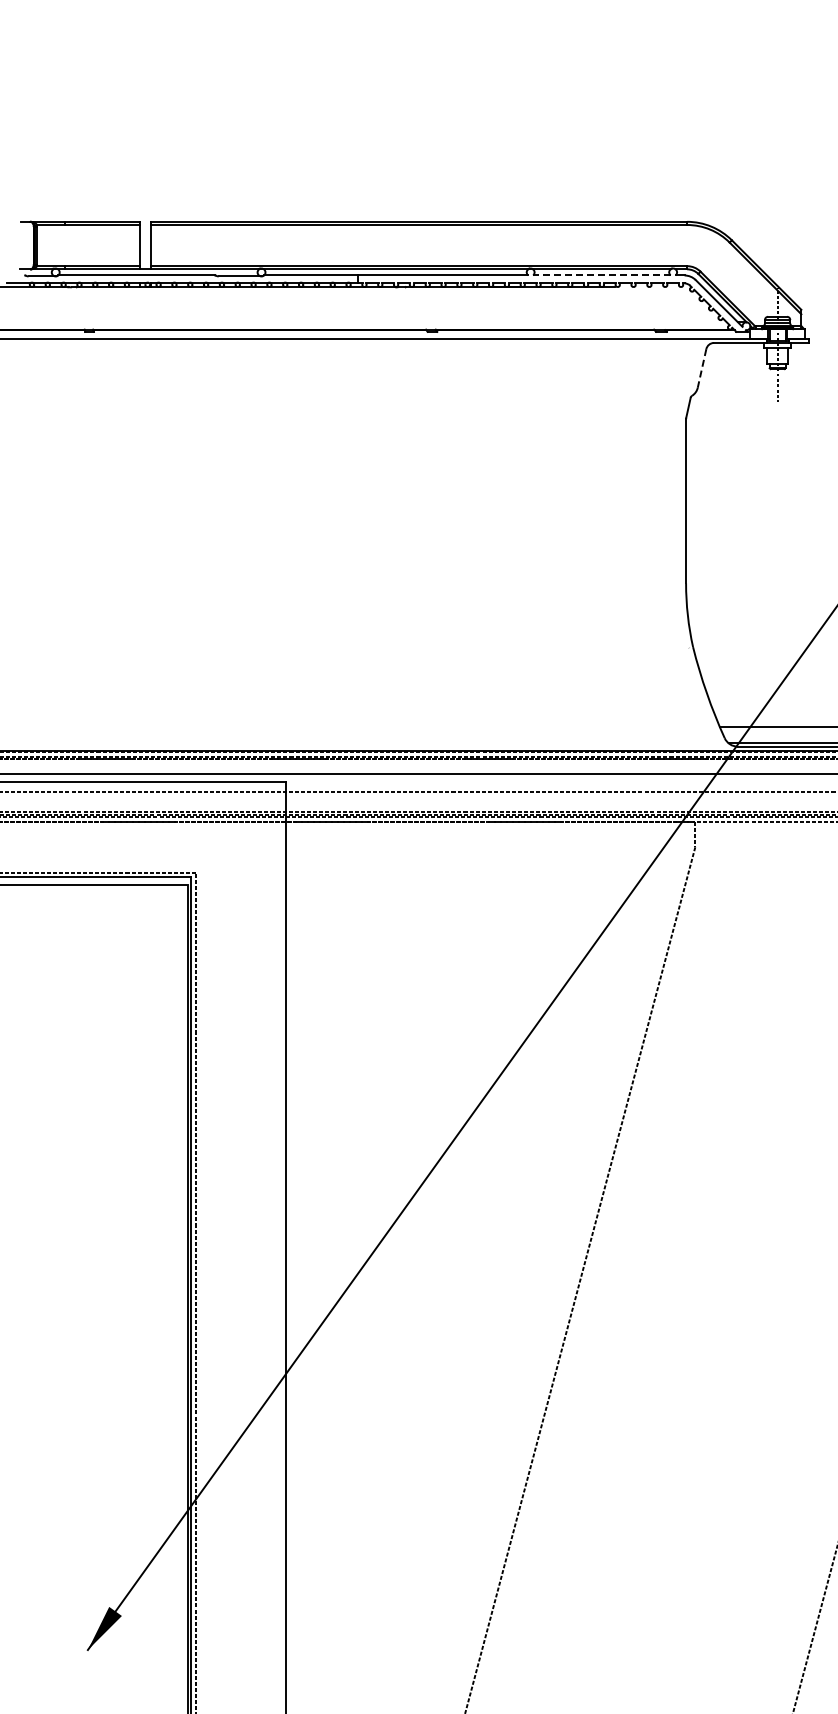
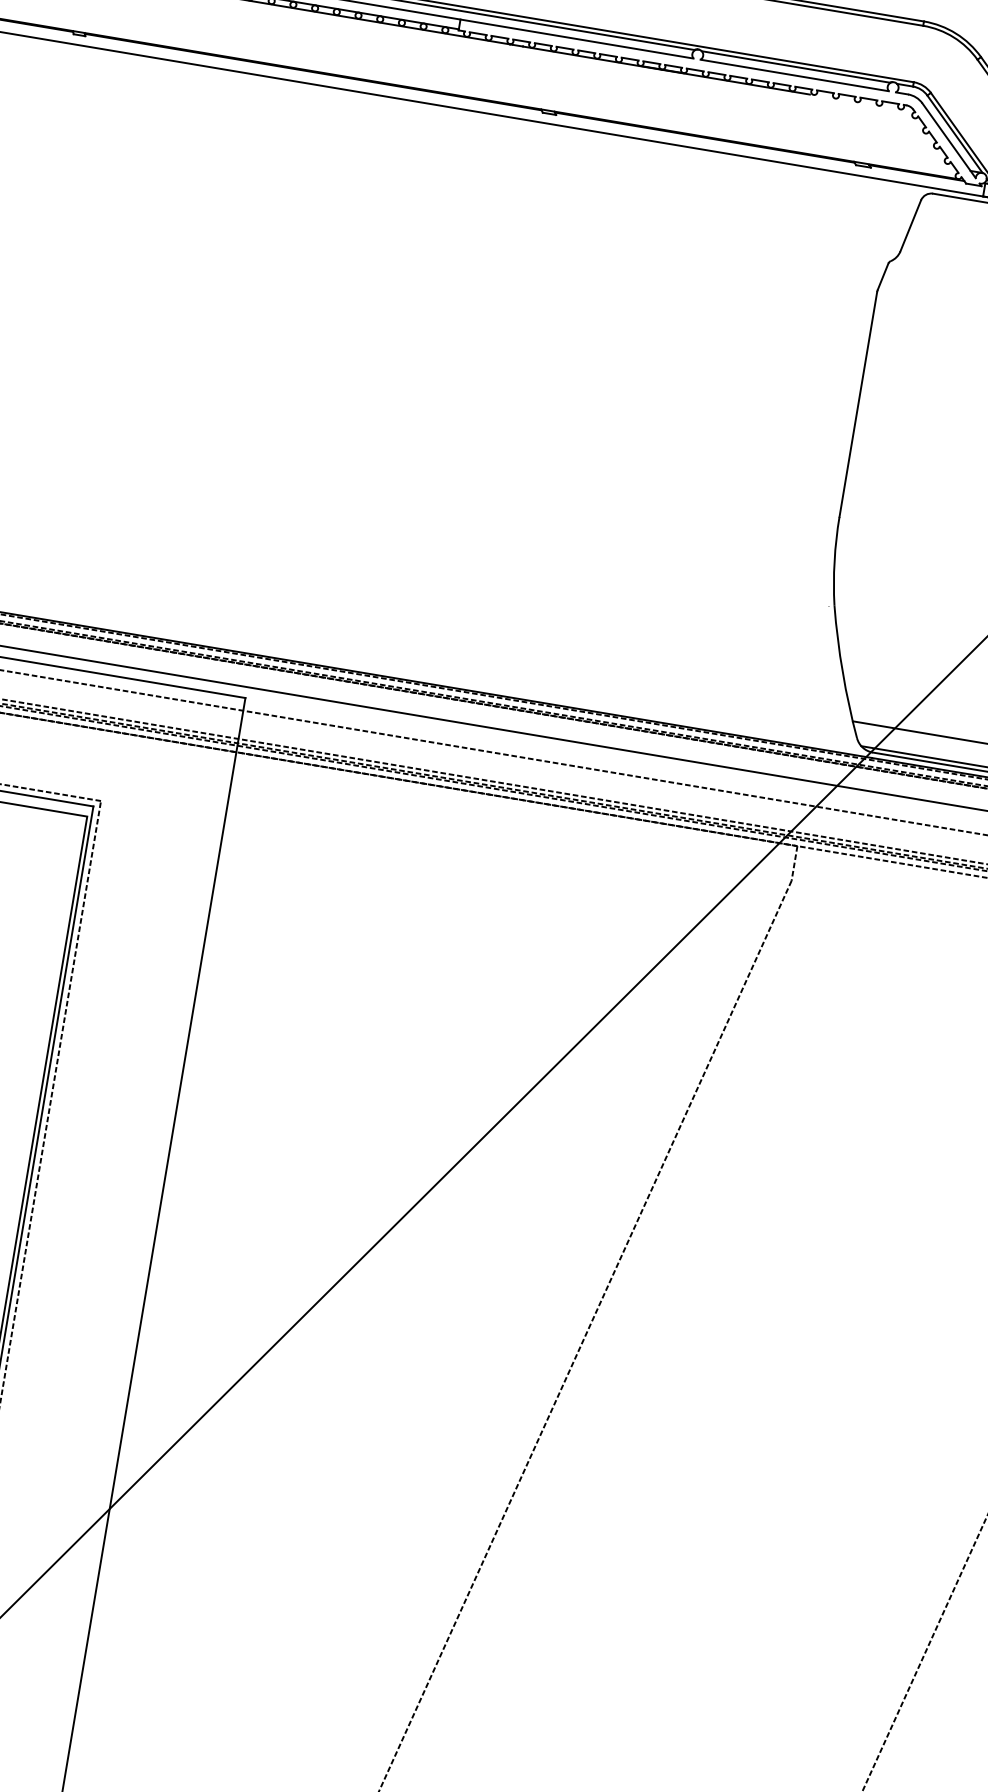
line: (601, 275) -> (794, 75), dashed -> solid
line: (702, 368) -> (911, 226), dashed -> solid

